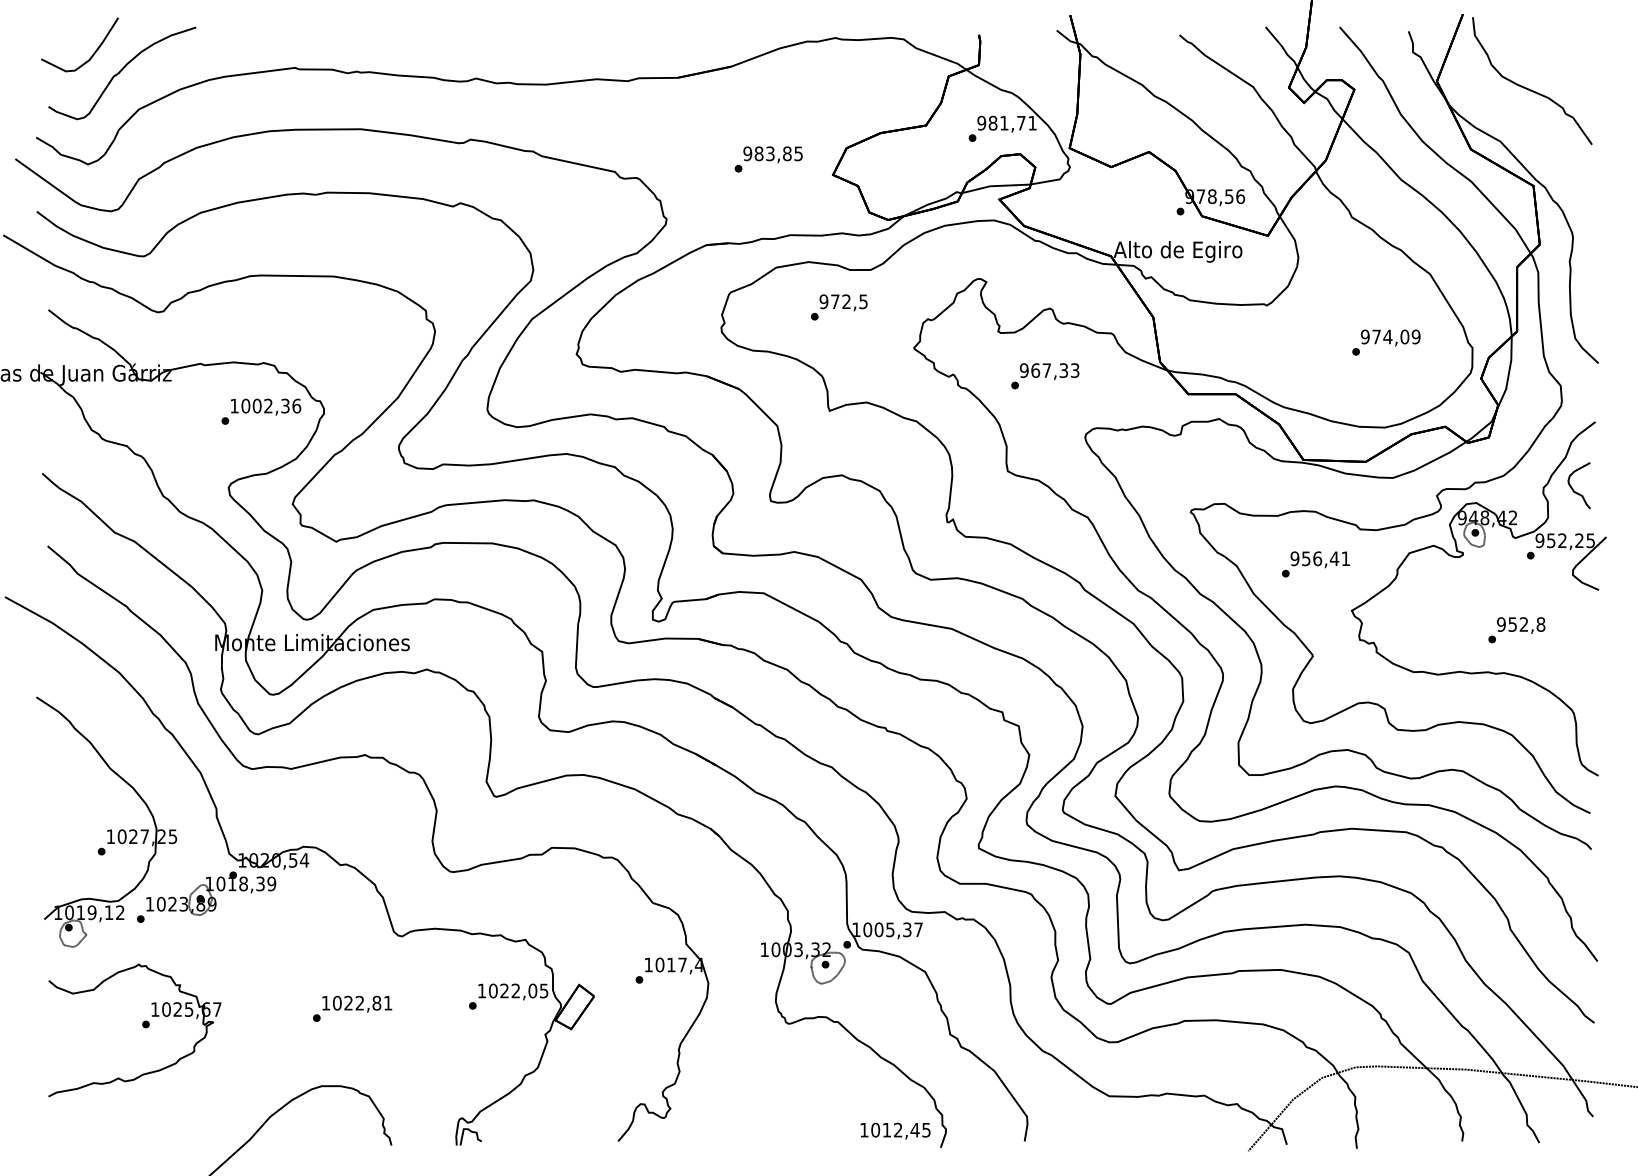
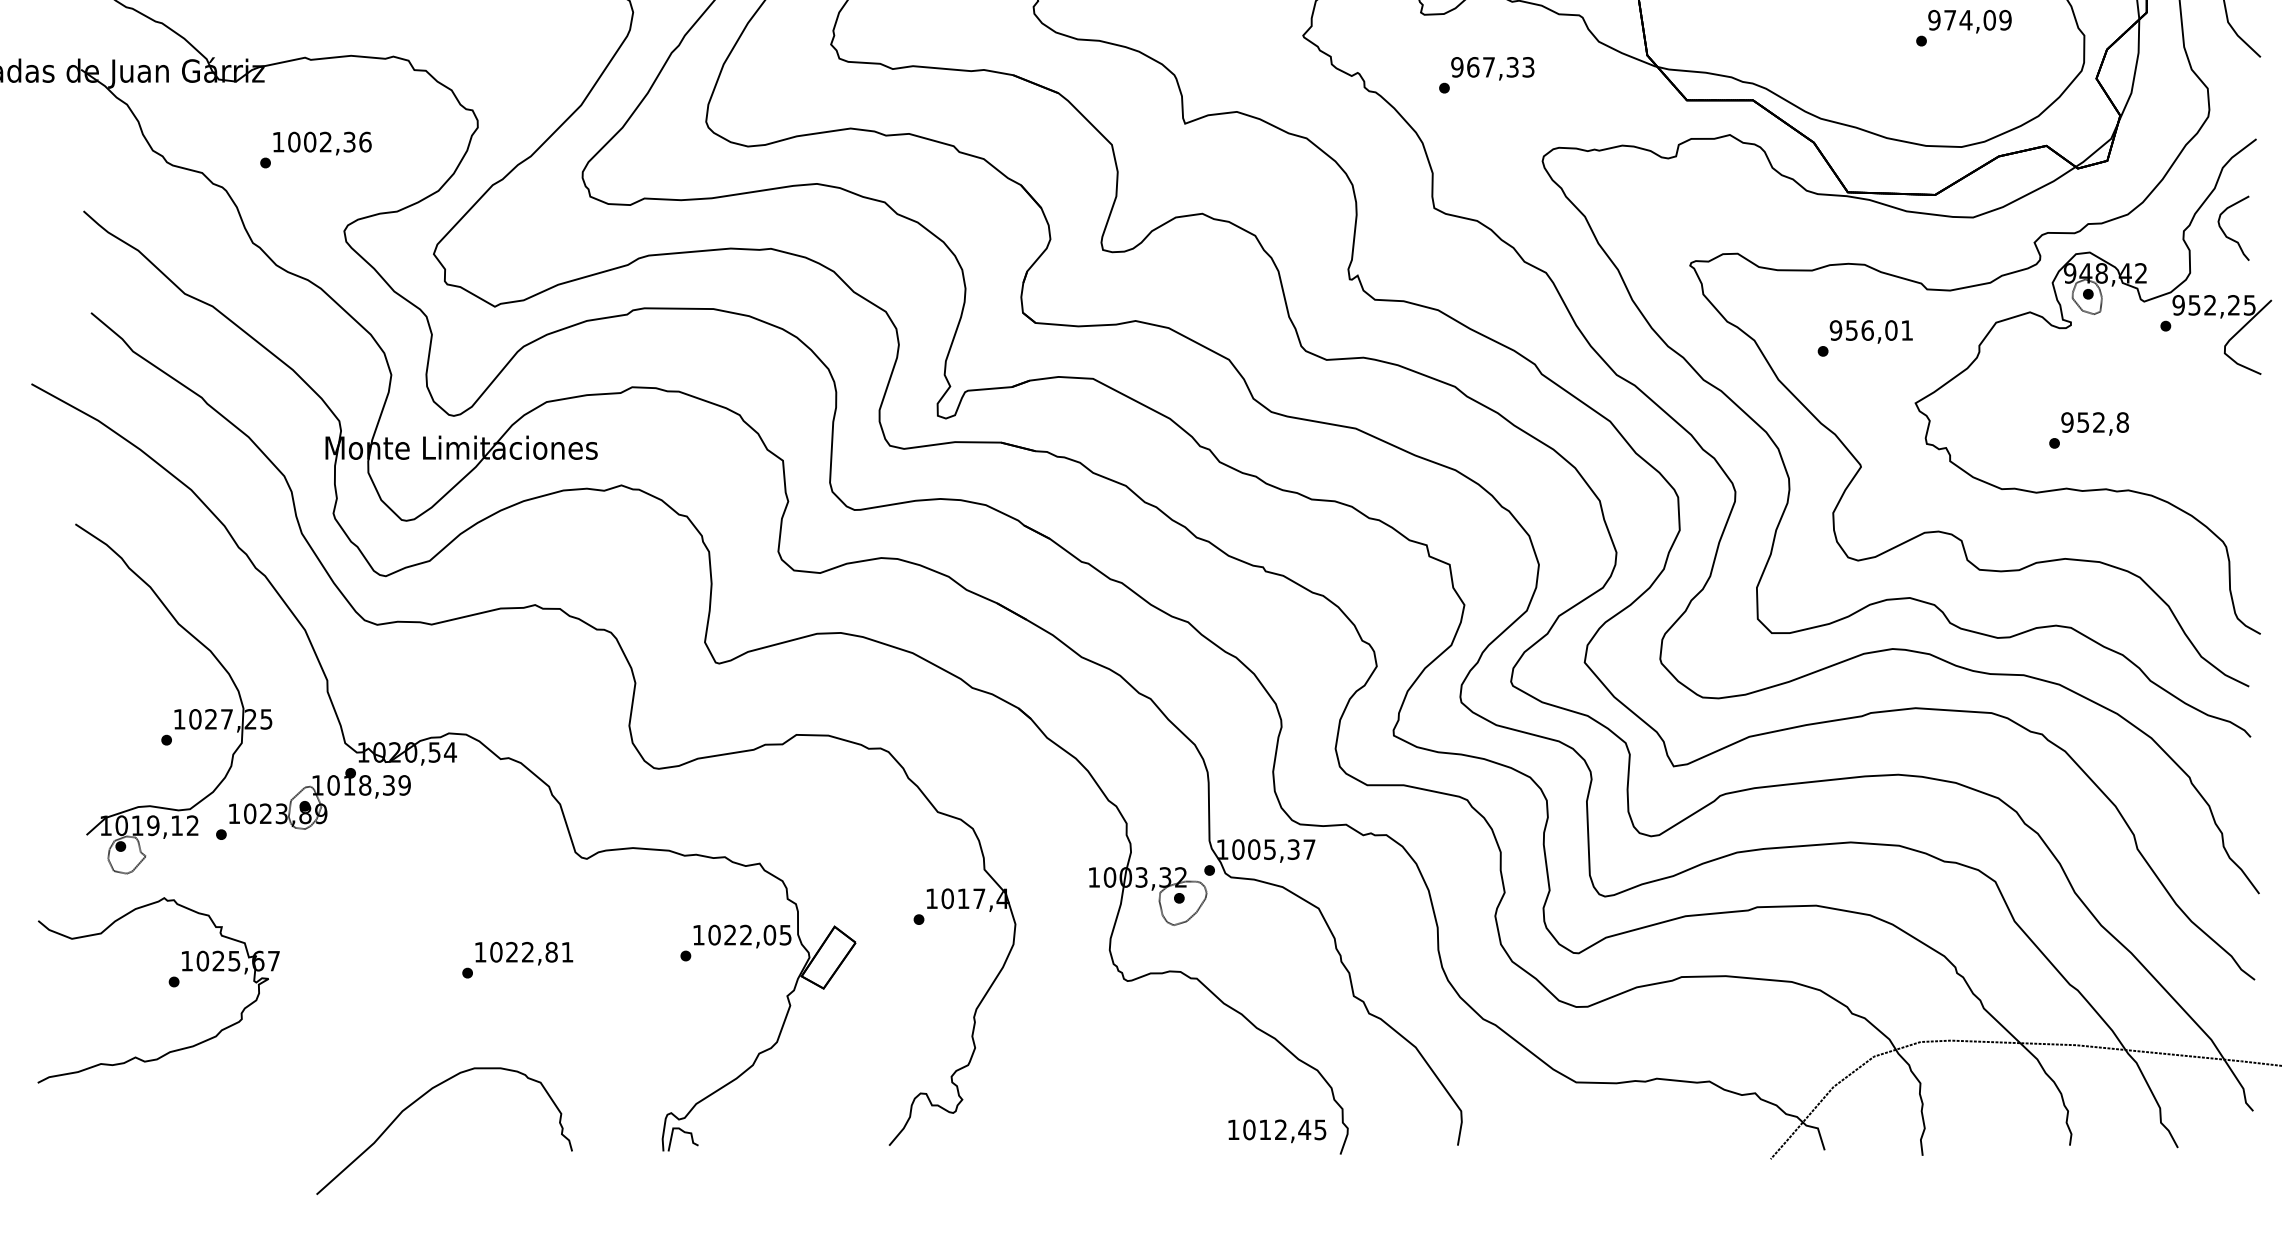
text: (261, 411) -> (316, 149), moved
text: (1334, 558) -> (1891, 330), 956,41 -> 956,01
text: (1516, 630) -> (2088, 430), moved
part: (142, 1026) -> (169, 984), moved

